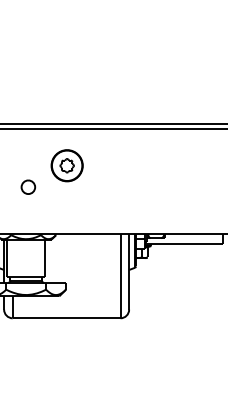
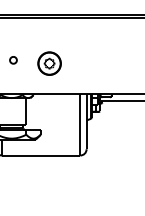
part: (66, 165) -> (49, 63), moved
part: (28, 186) -> (13, 59), size x0.7

